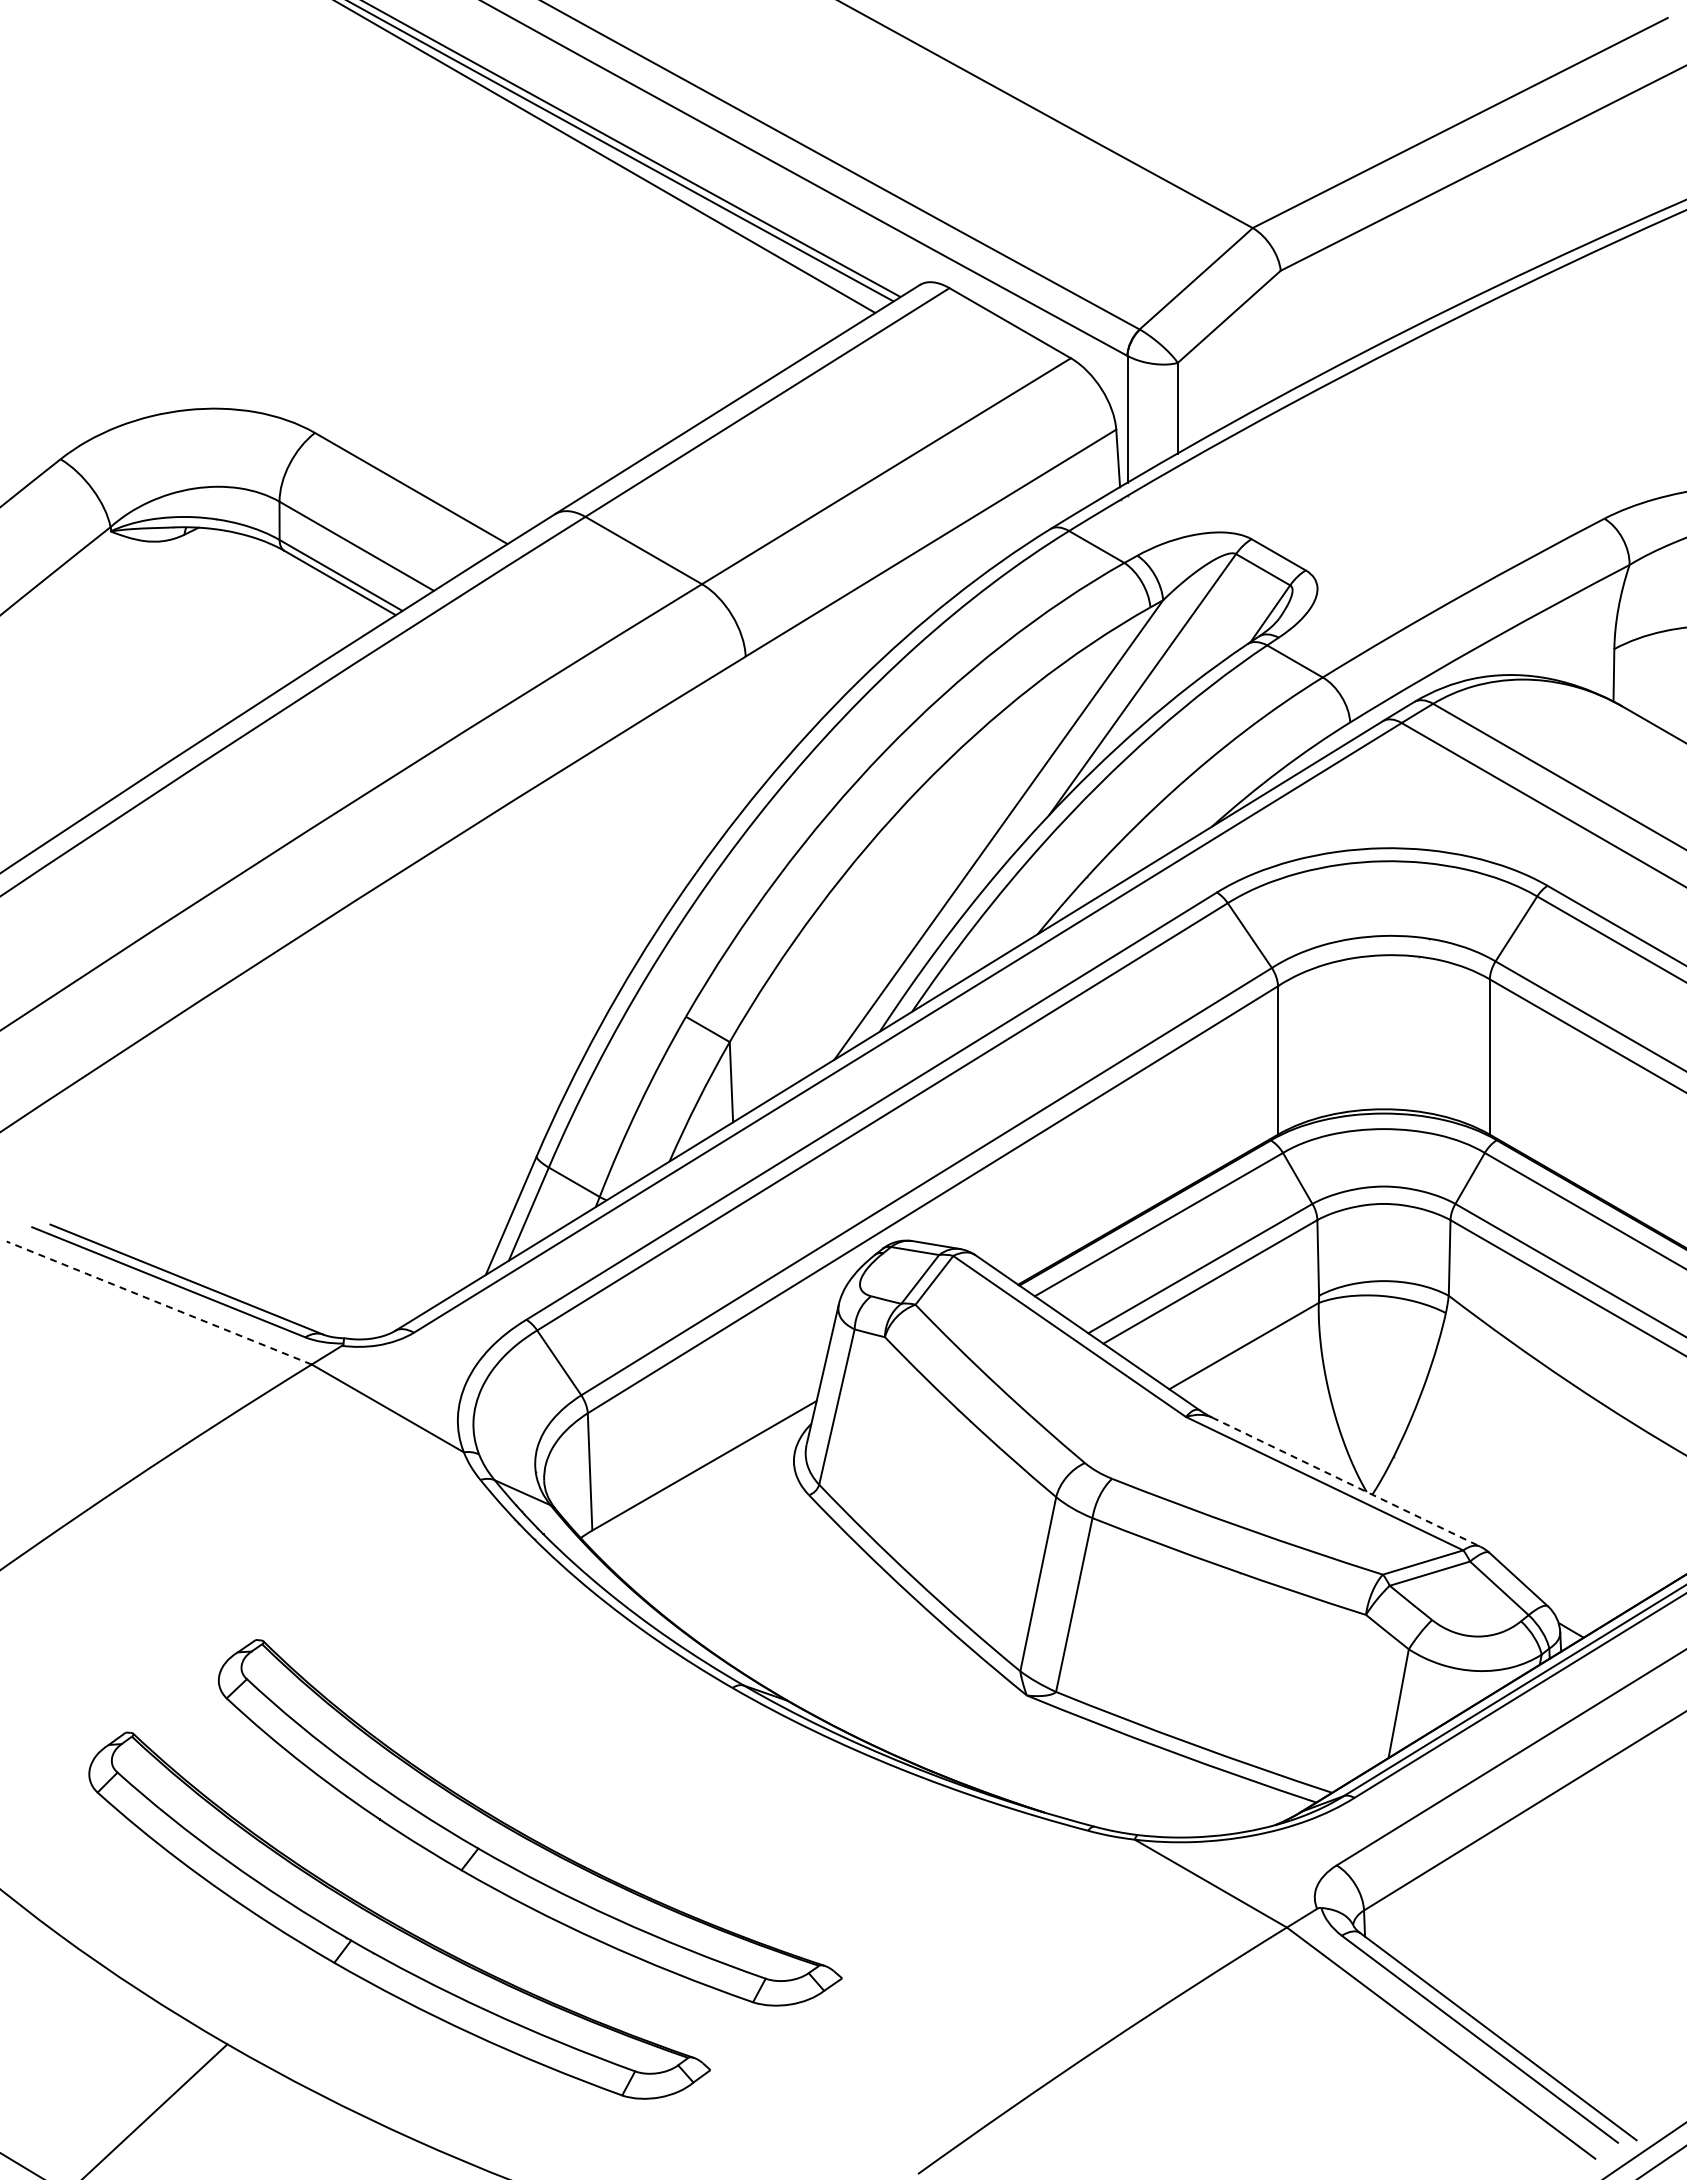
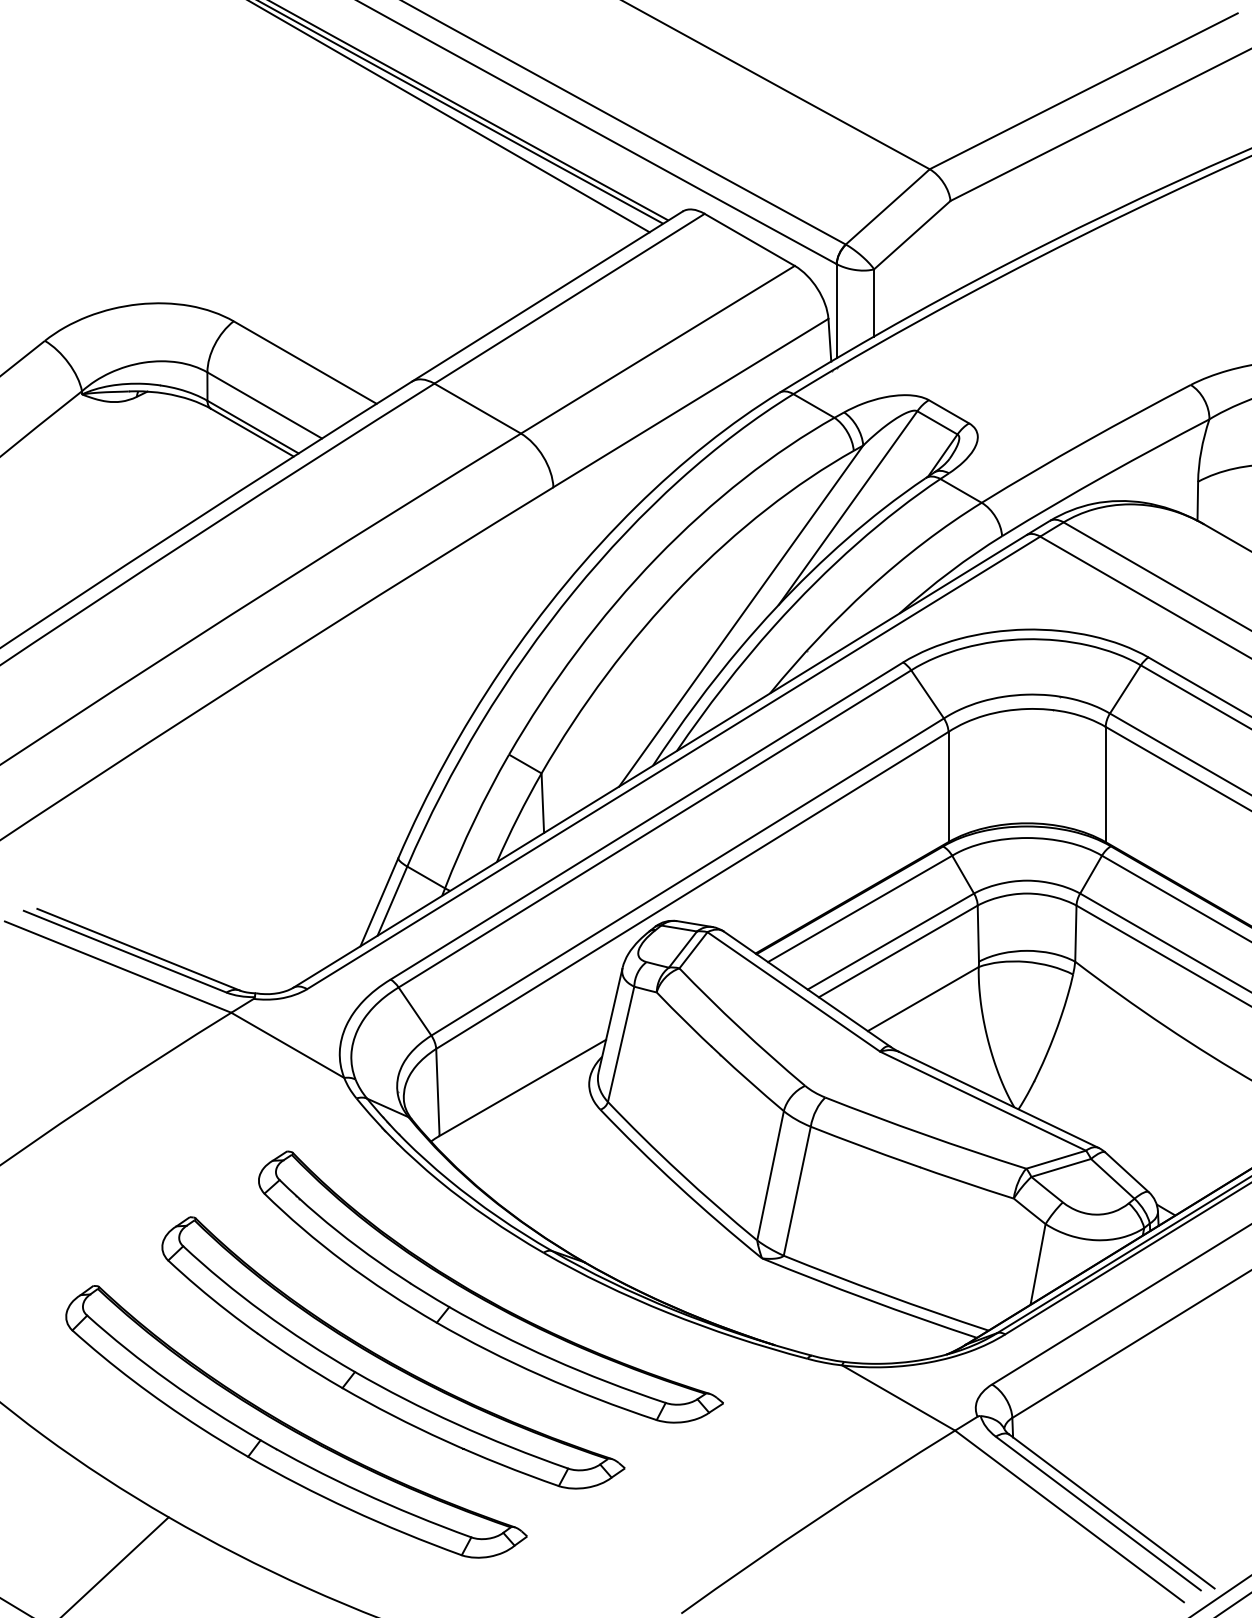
line: (158, 1302) -> (117, 966), dashed -> solid
line: (1346, 1482) -> (999, 1100), dashed -> solid
part: (653, 1748) -> (484, 1297), added

